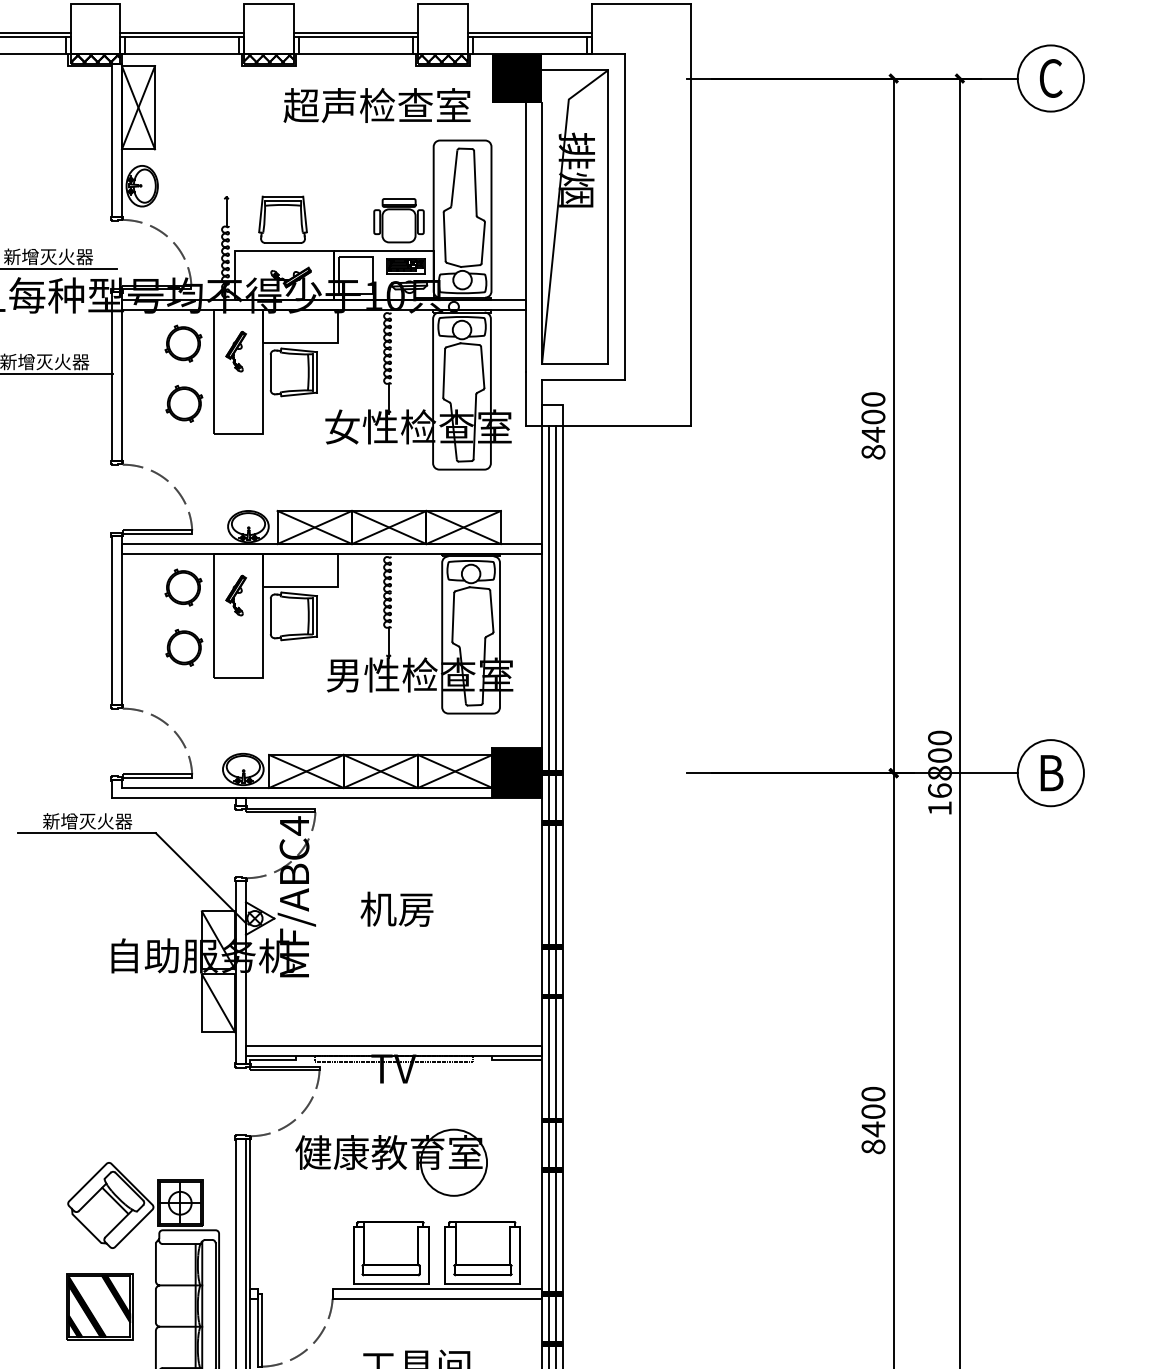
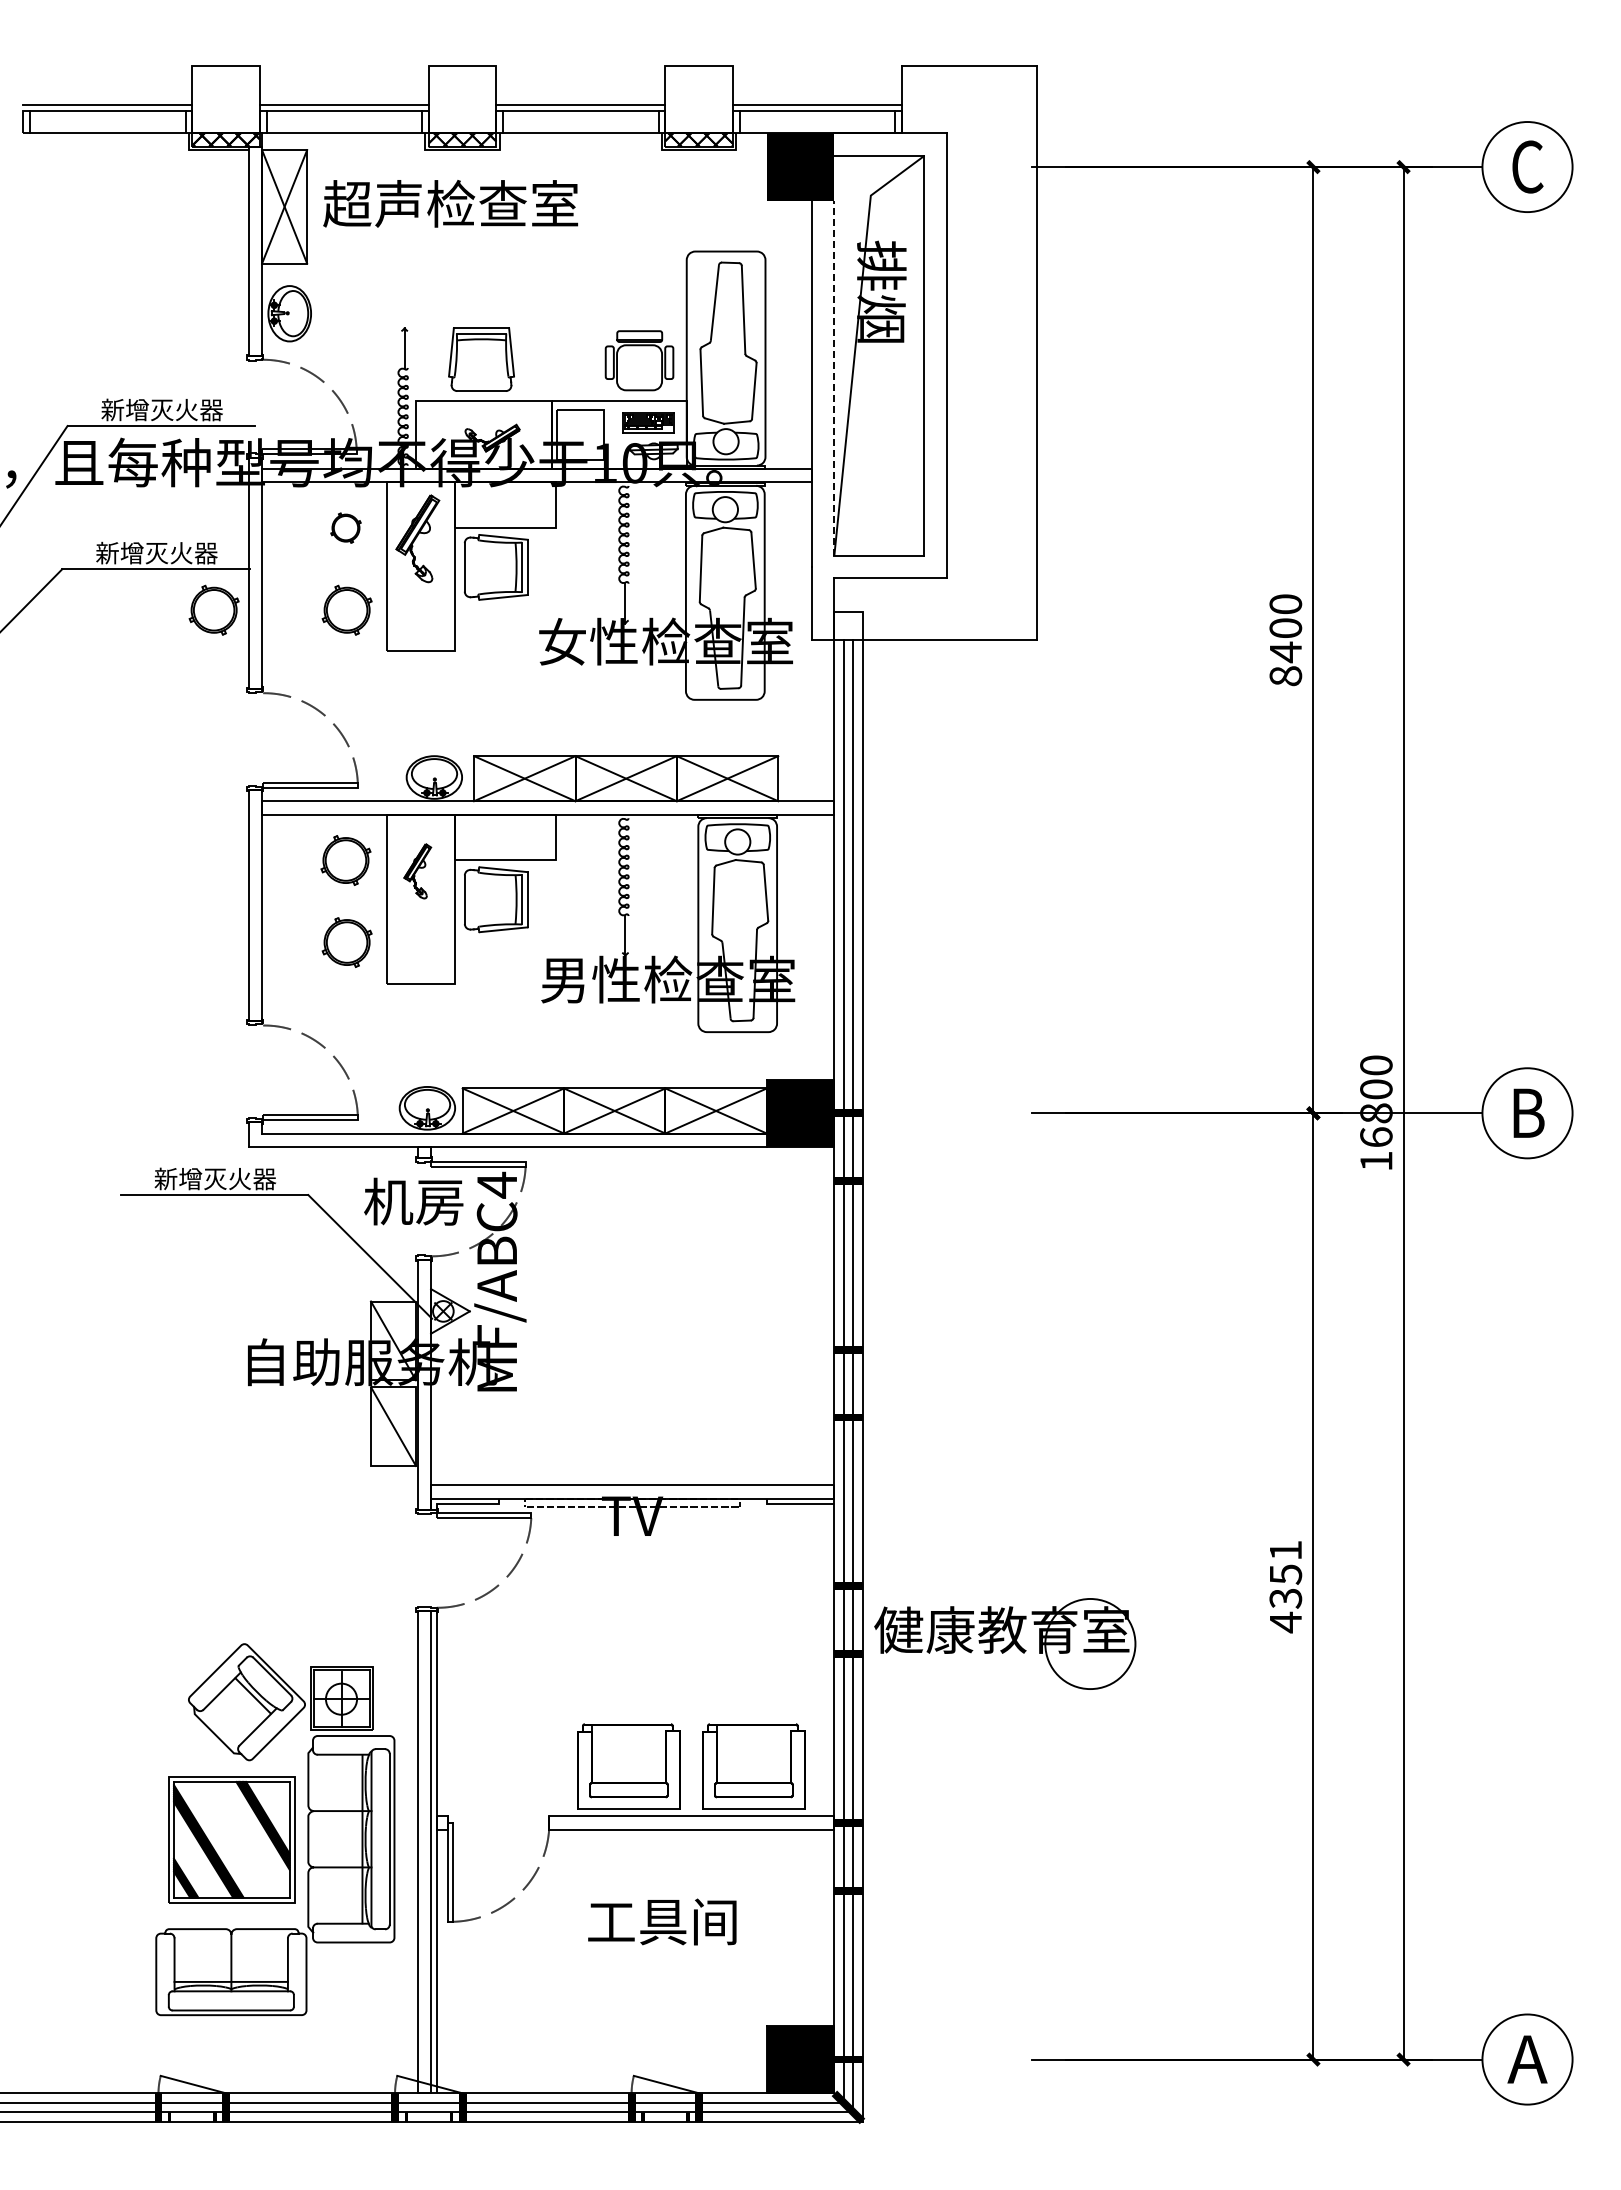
text: (376, 105) -> (450, 203), moved
line: (542, 233) -> (834, 377), solid -> dashed
part: (183, 343) -> (345, 527), size x0.6
part: (236, 351) -> (417, 539), size x1.6
part: (86, 403) -> (213, 609), added
text: (396, 909) -> (413, 1201), moved
text: (873, 1120) -> (1285, 1586), 8400 -> 4351
part: (391, 1162) -> (1005, 1643), moved
part: (99, 1306) -> (231, 1839), size x1.4

